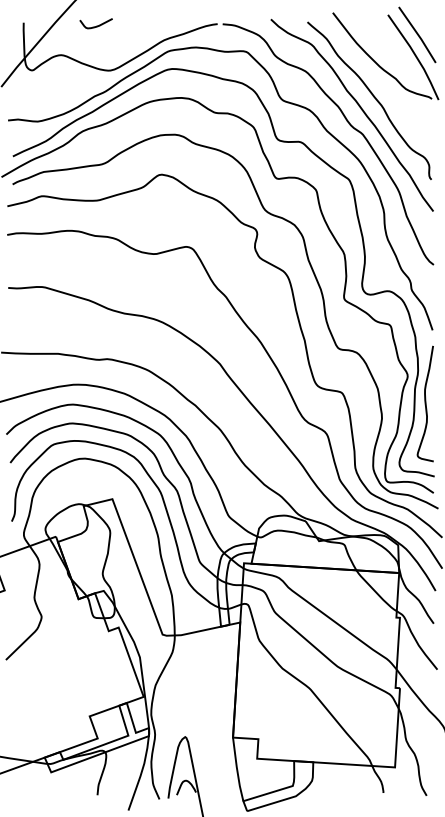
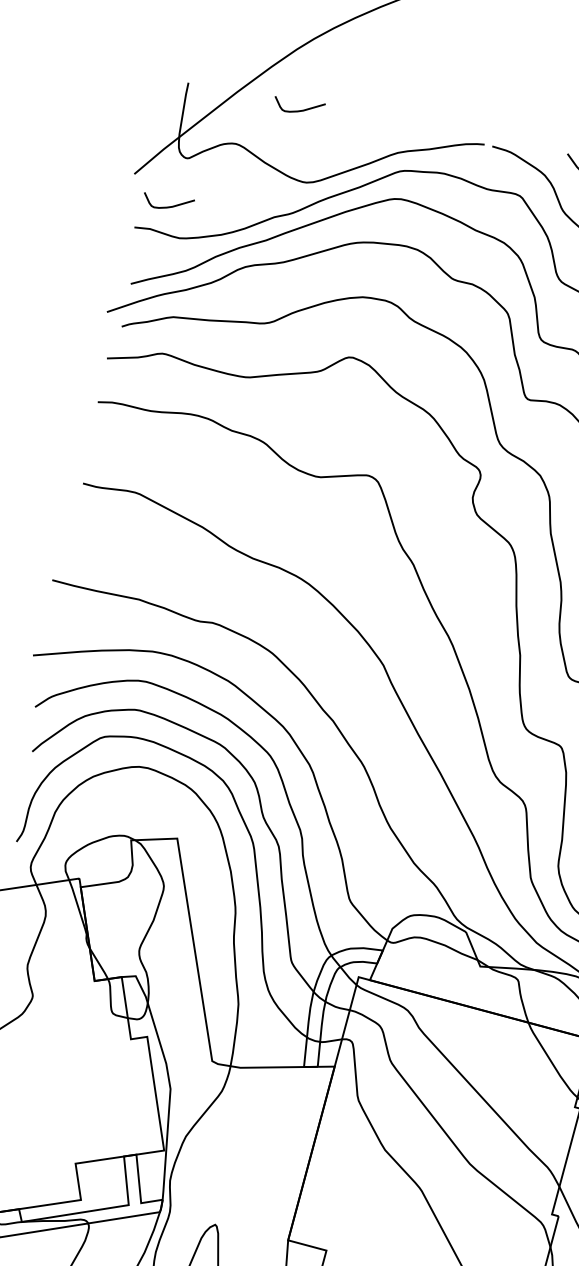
curve: (26, 102) -> (168, 205), added

